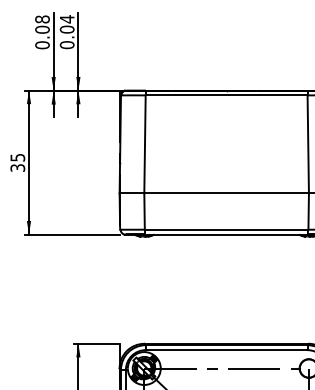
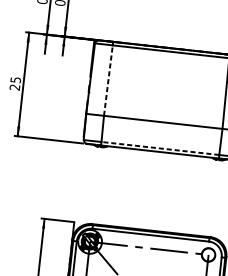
line: (145, 143) -> (108, 79), solid -> dashed
text: (18, 167) -> (15, 87), 35 -> 25
line: (226, 229) -> (160, 148), solid -> dashed

